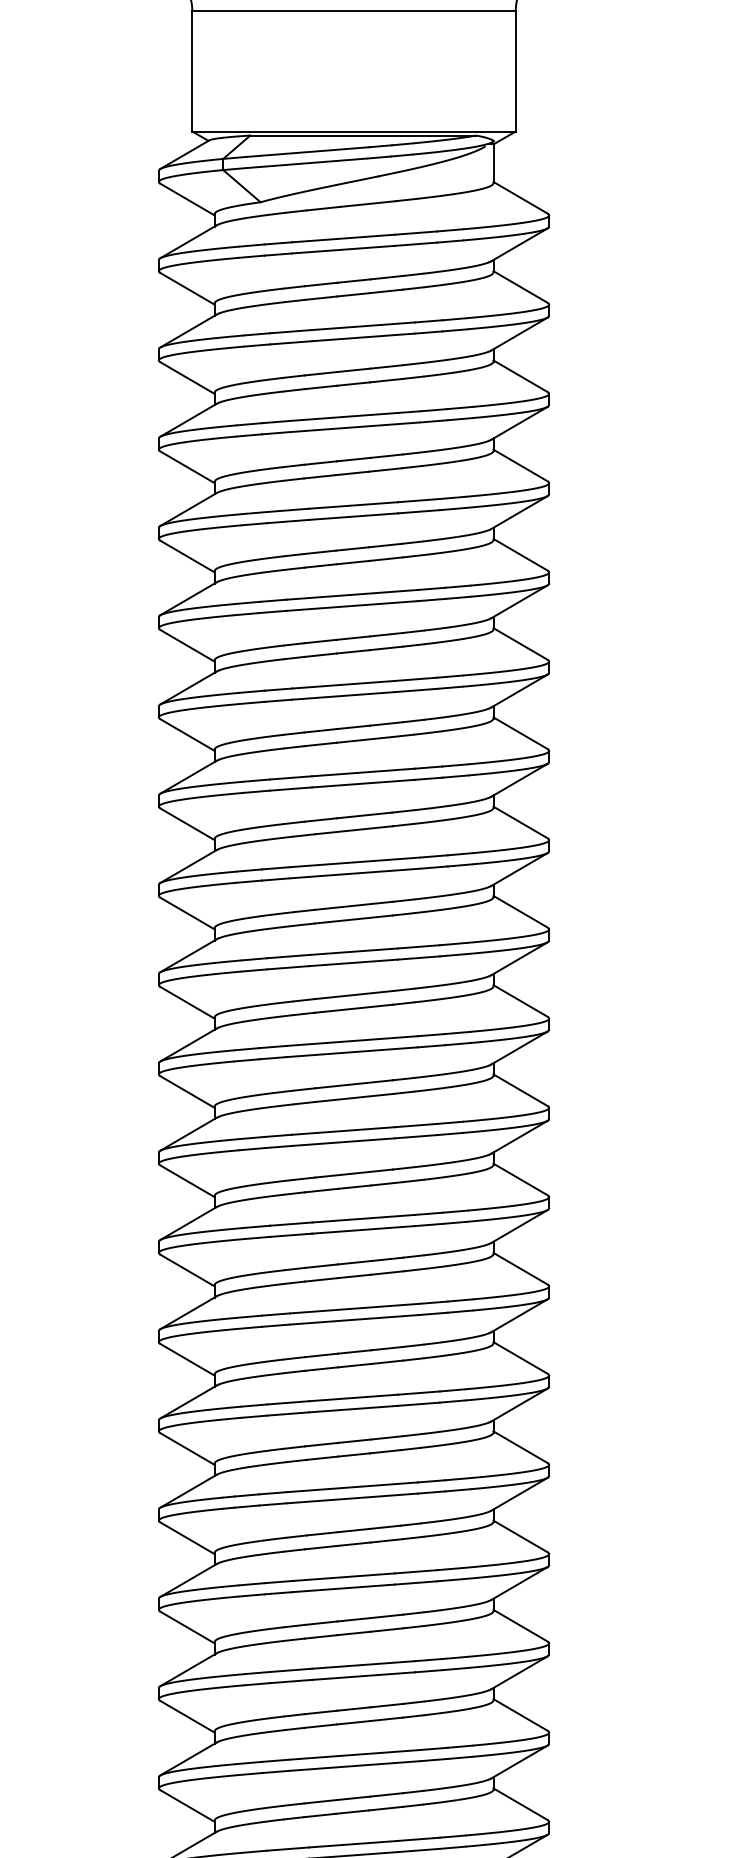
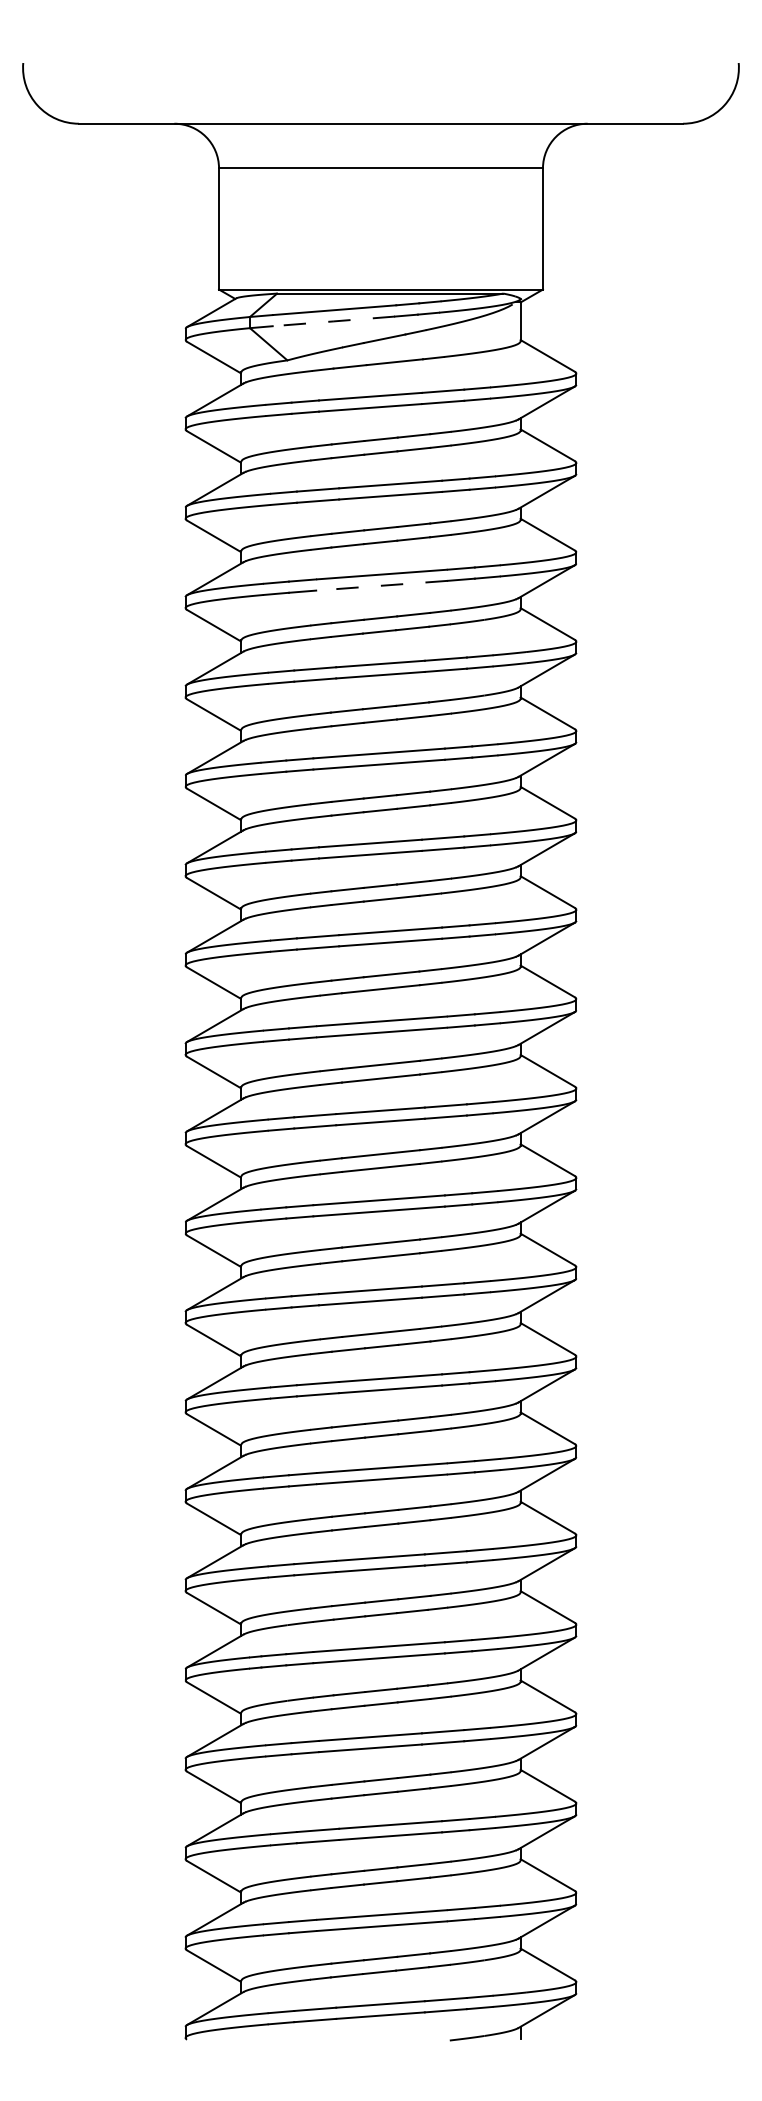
line: (306, 163) -> (333, 321), solid -> dashed
line: (354, 427) -> (381, 585), solid -> dashed

